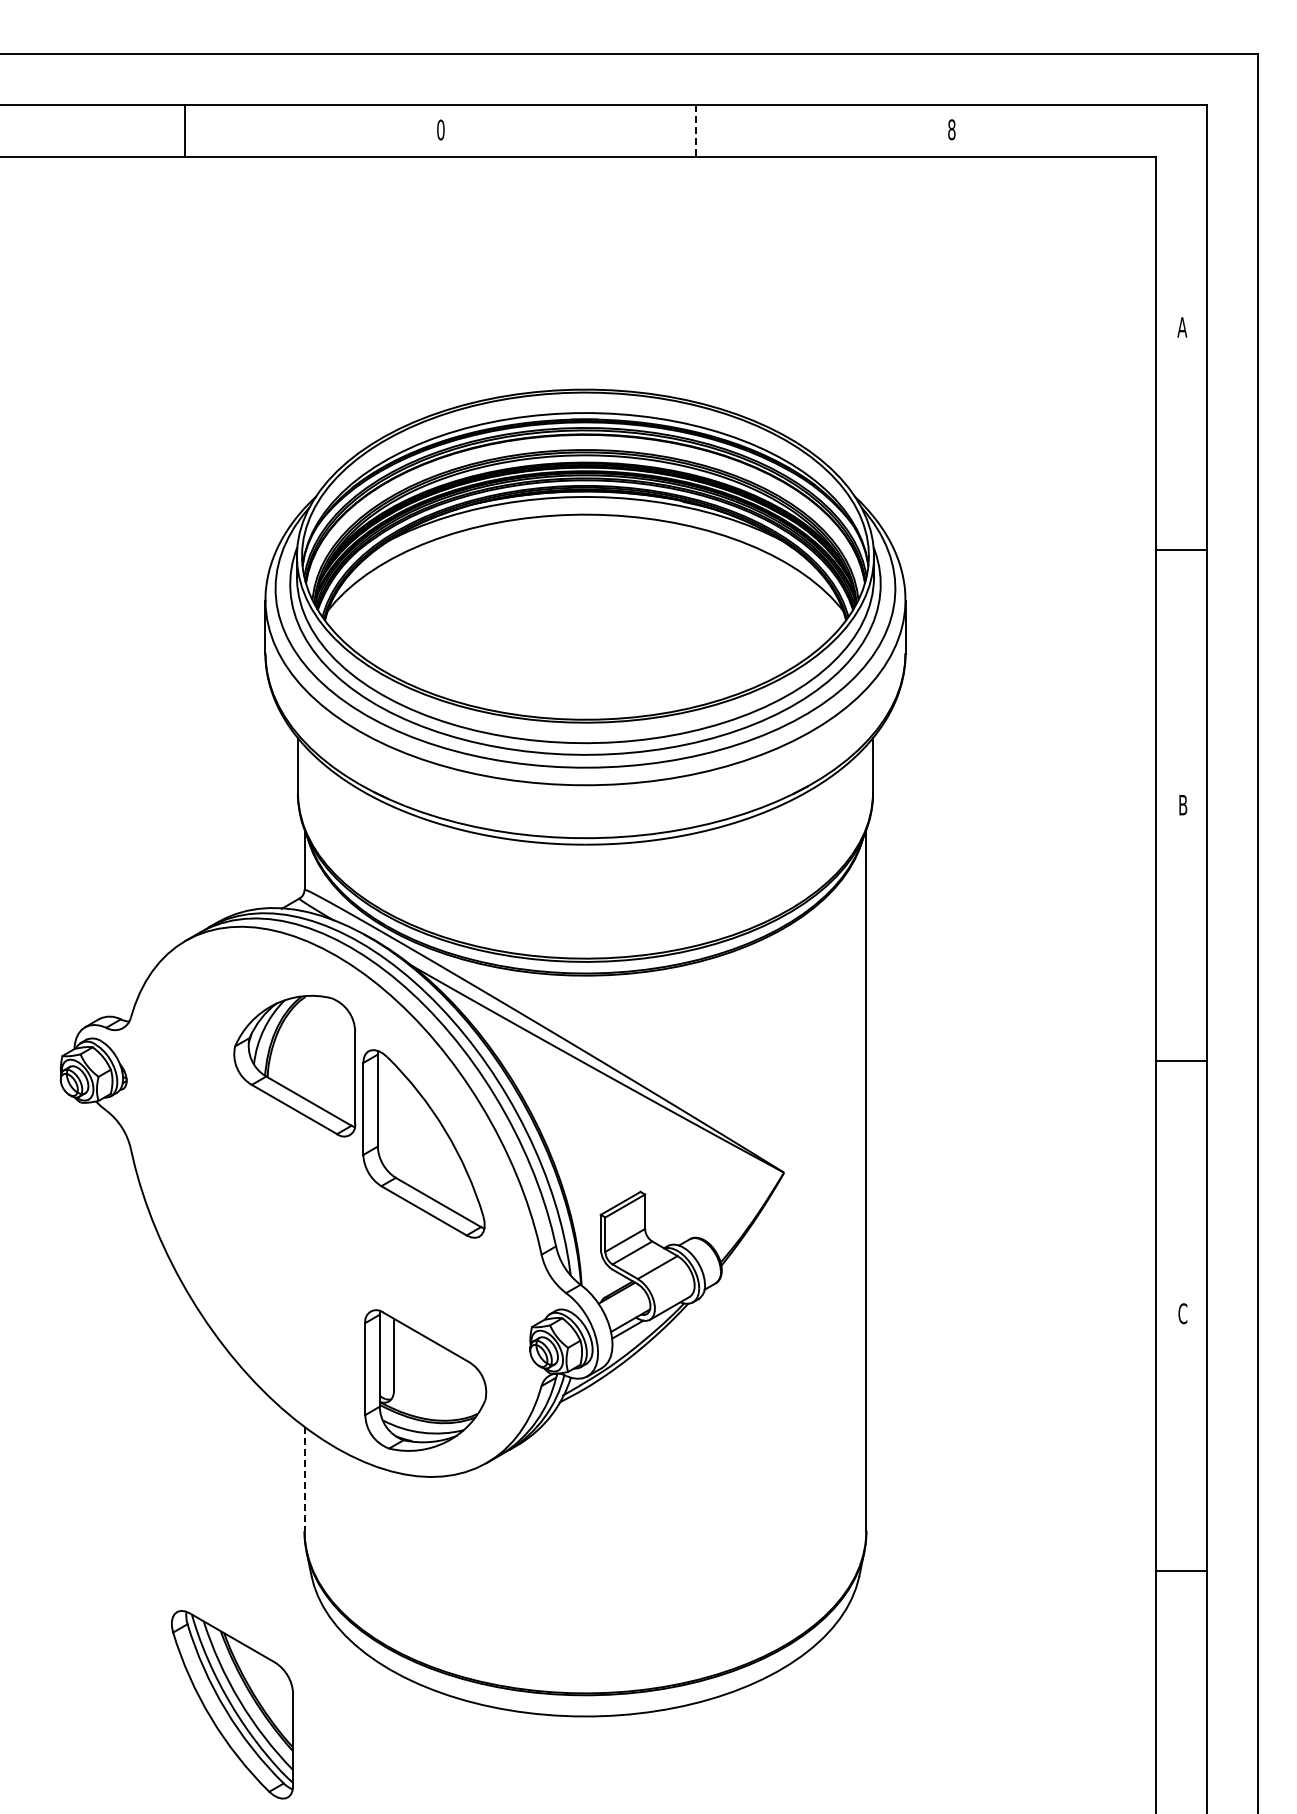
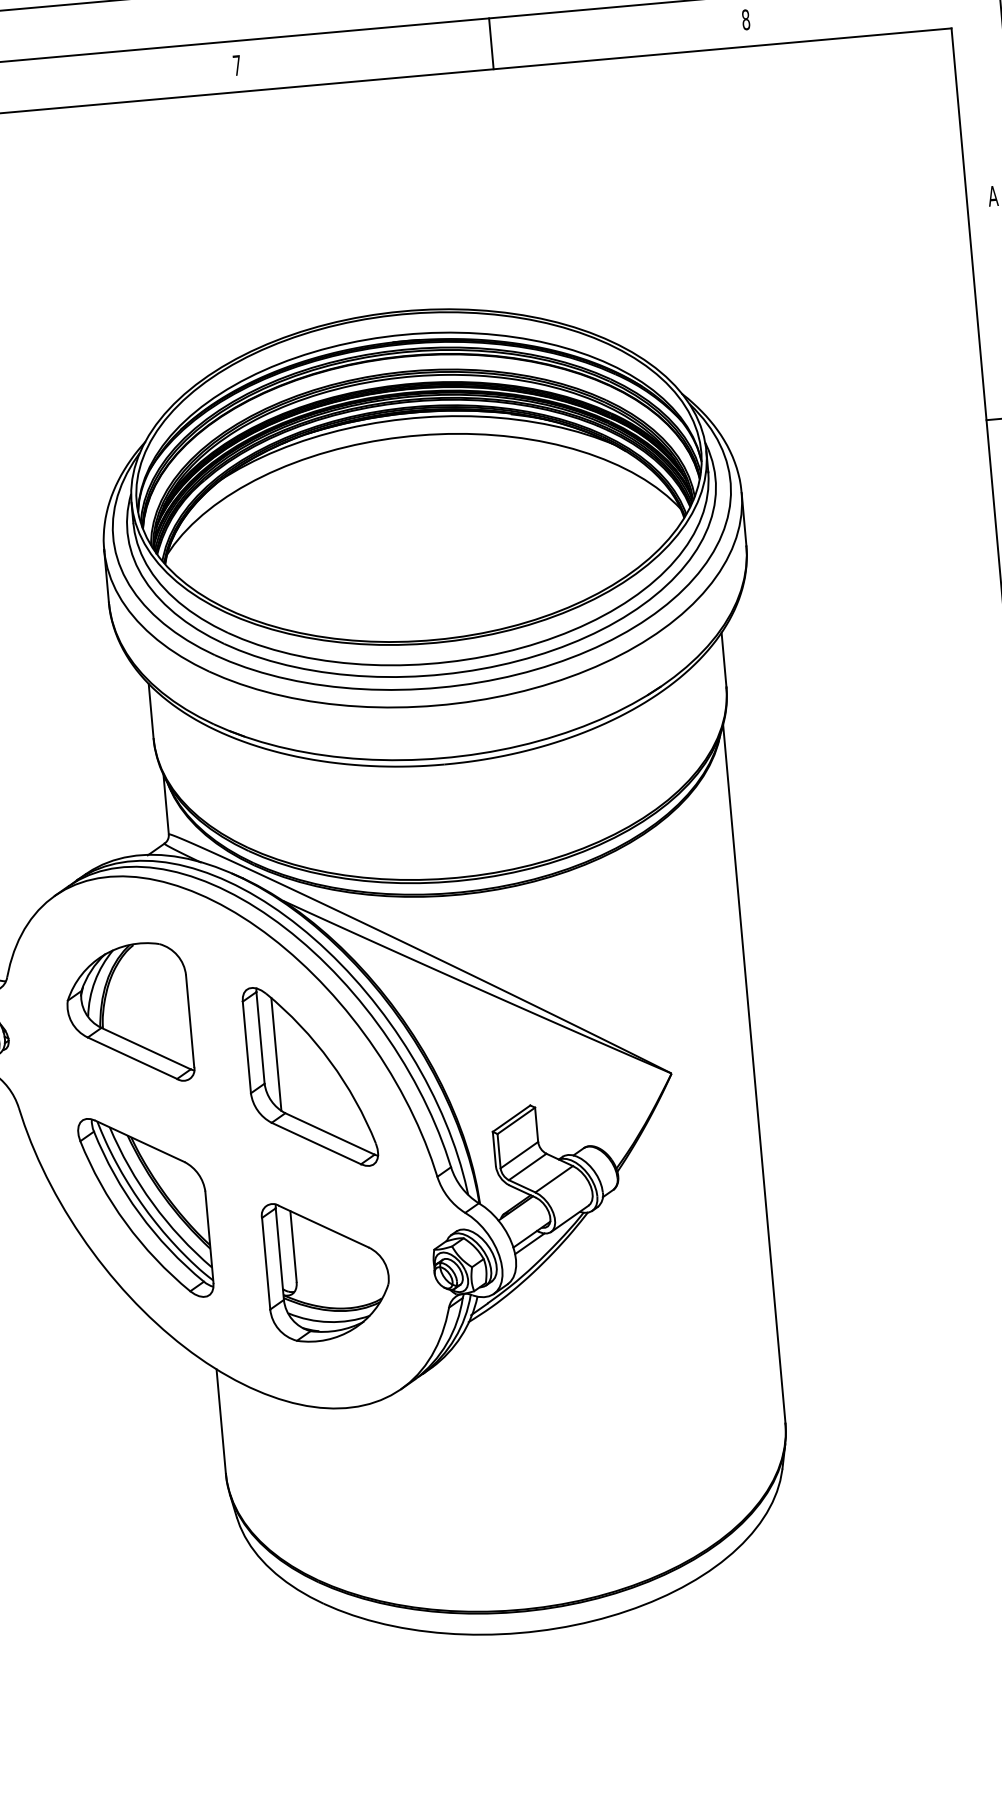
text: (440, 129) -> (236, 65), 0 -> 7
line: (696, 131) -> (491, 44), dashed -> solid
part: (294, 1065) -> (128, 1014), moved
line: (392, 1118) -> (276, 1054), added
part: (425, 1380) -> (327, 1269), moved
line: (304, 1479) -> (221, 1421), dashed -> solid
part: (232, 1704) -> (145, 1207), moved

